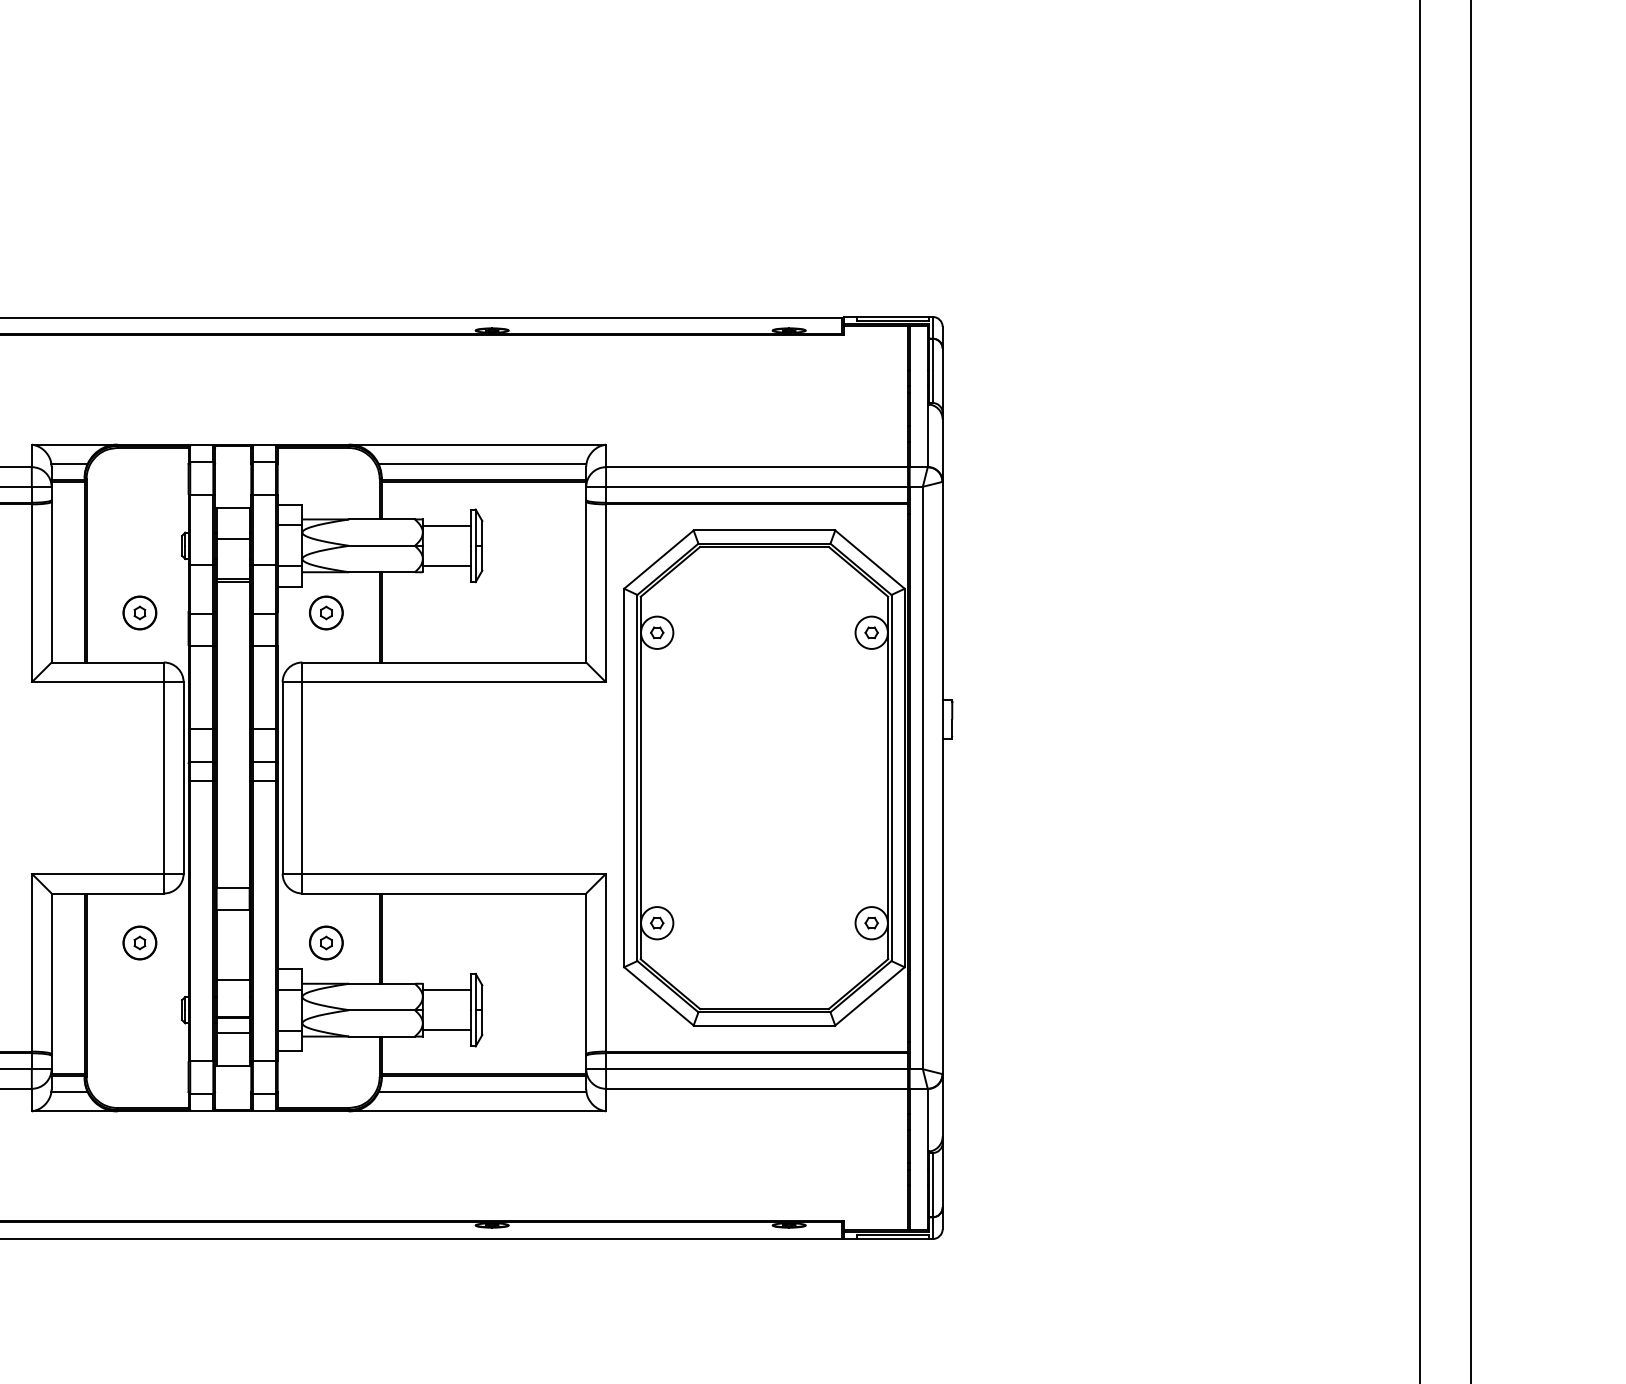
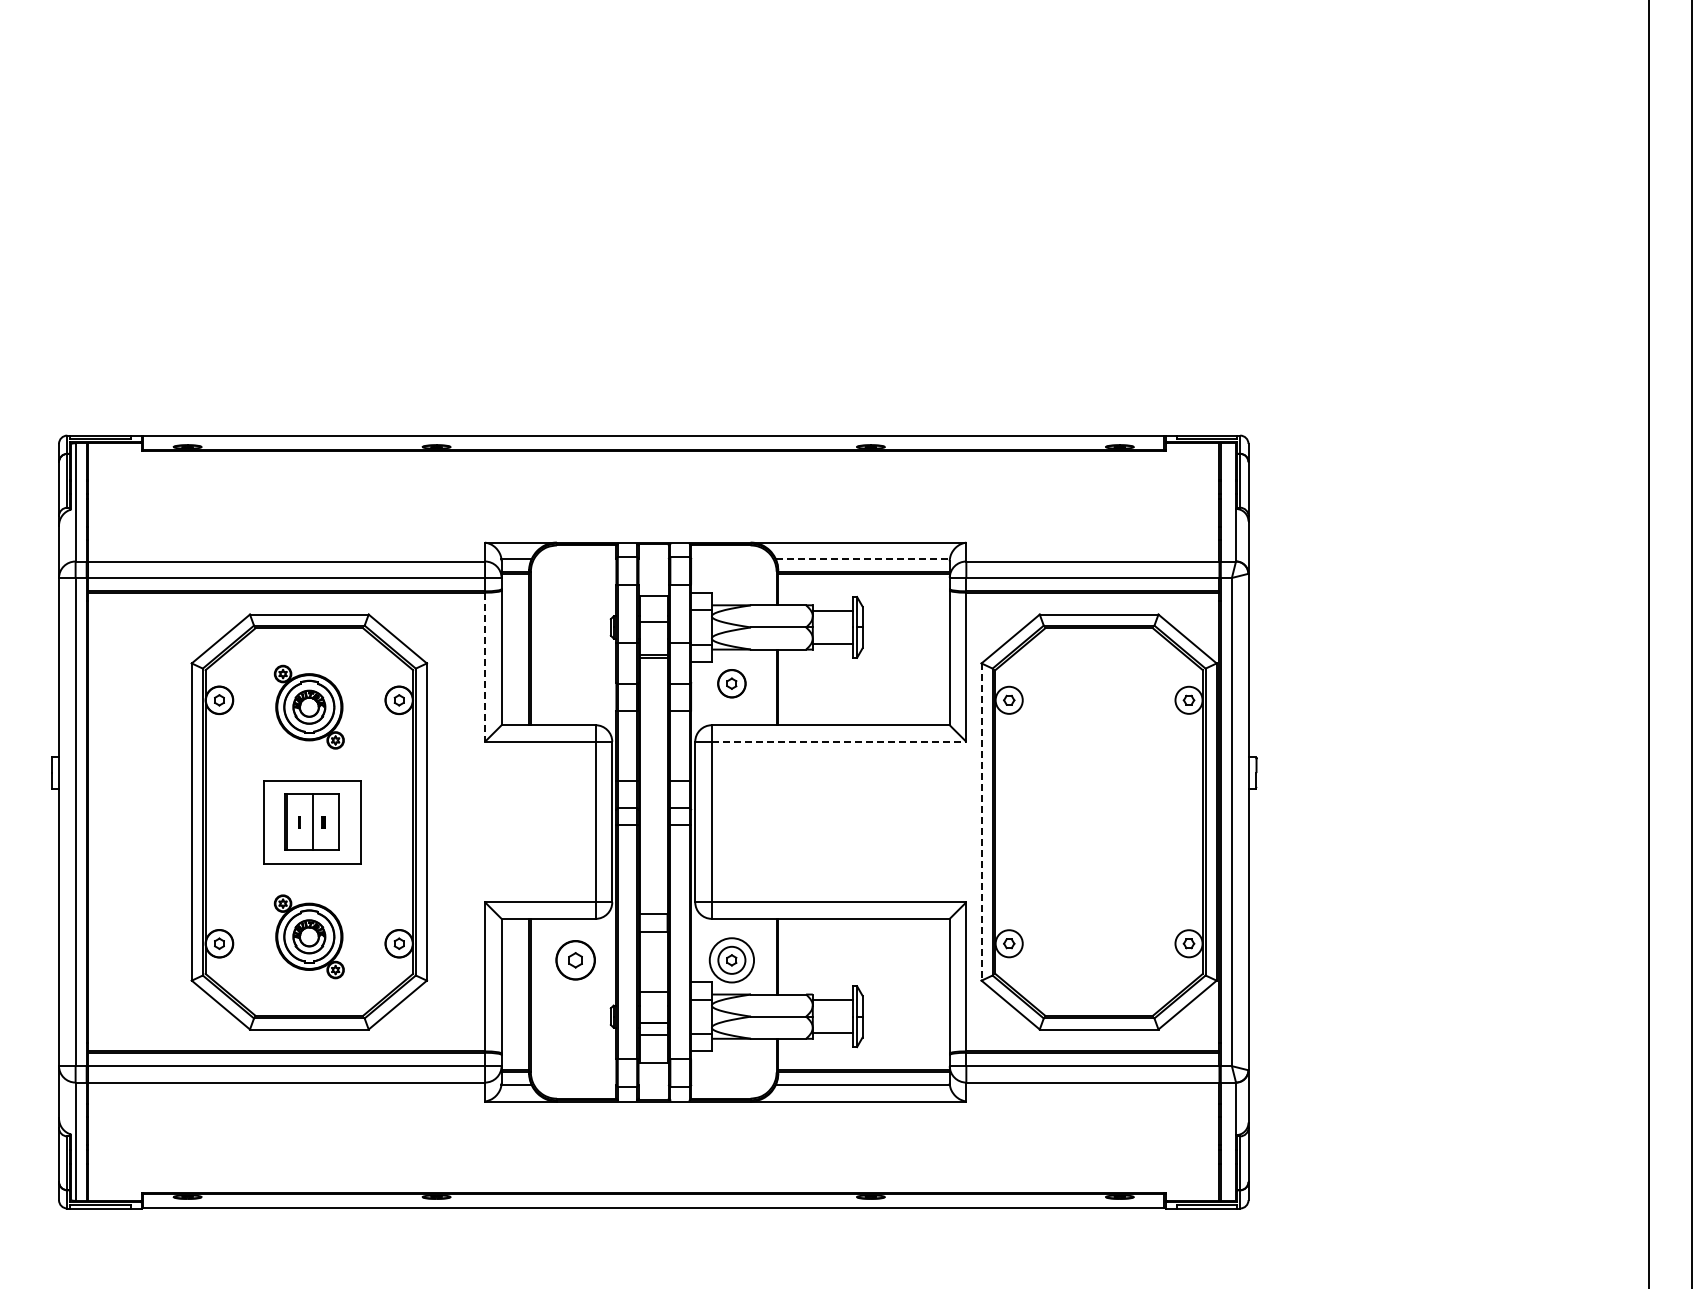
line: (483, 464) -> (863, 559), solid -> dashed
line: (32, 593) -> (485, 667), solid -> dashed
part: (139, 612) -> (575, 683), removed
line: (454, 681) -> (839, 741), solid -> dashed
line: (624, 778) -> (981, 822), solid -> dashed
part: (139, 943) -> (575, 960), size x1.4
circle: (325, 943) -> (731, 960), size x1.6

